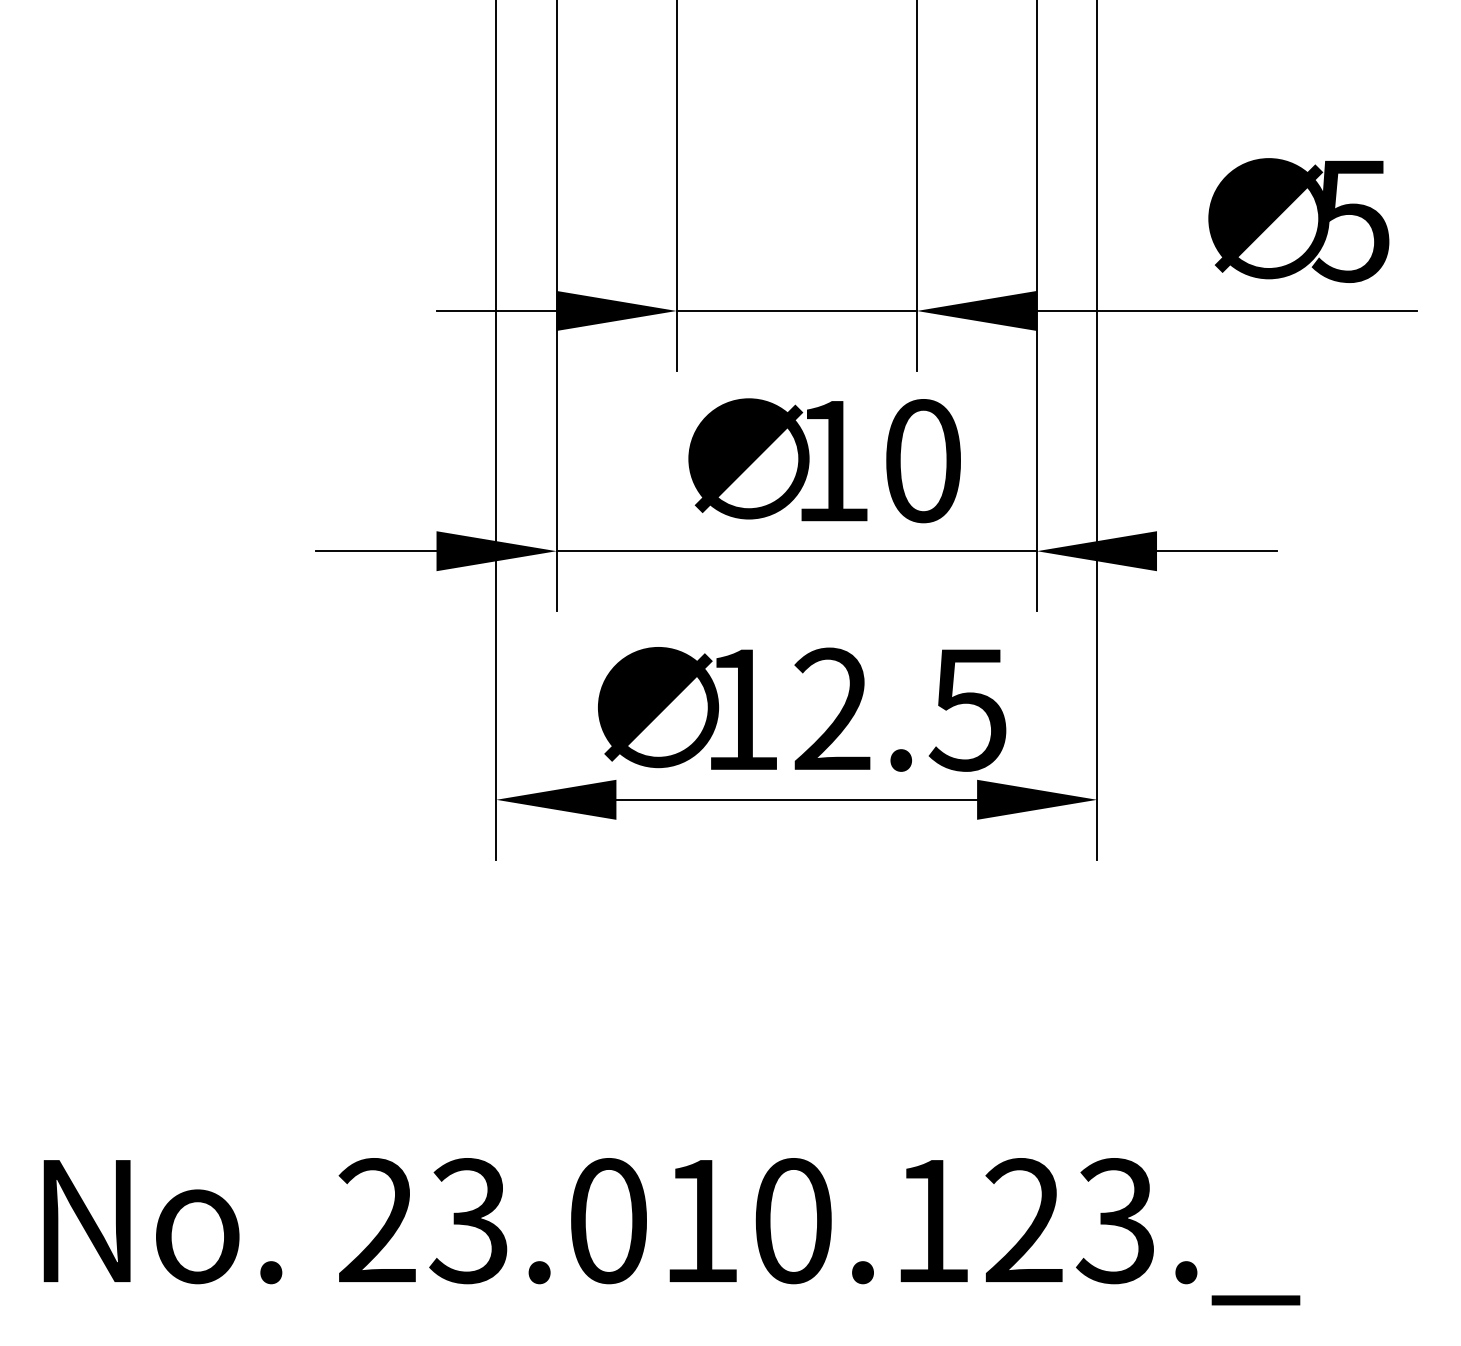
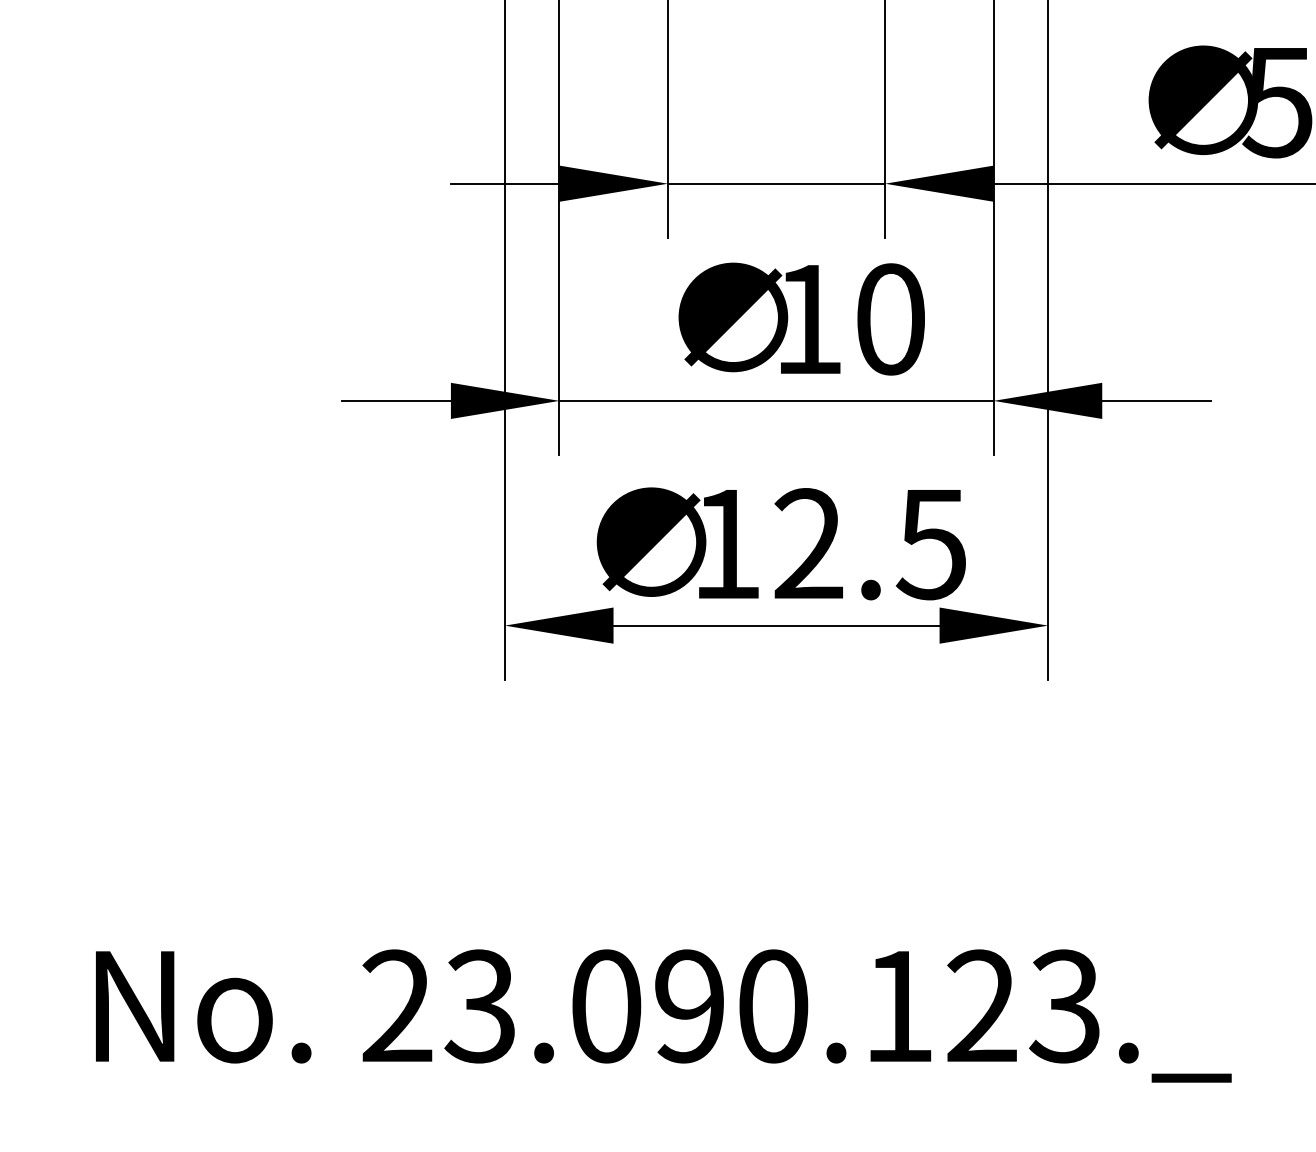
text: (700, 1221) -> (689, 1006), 23.010.123._ -> 23.090.123._

